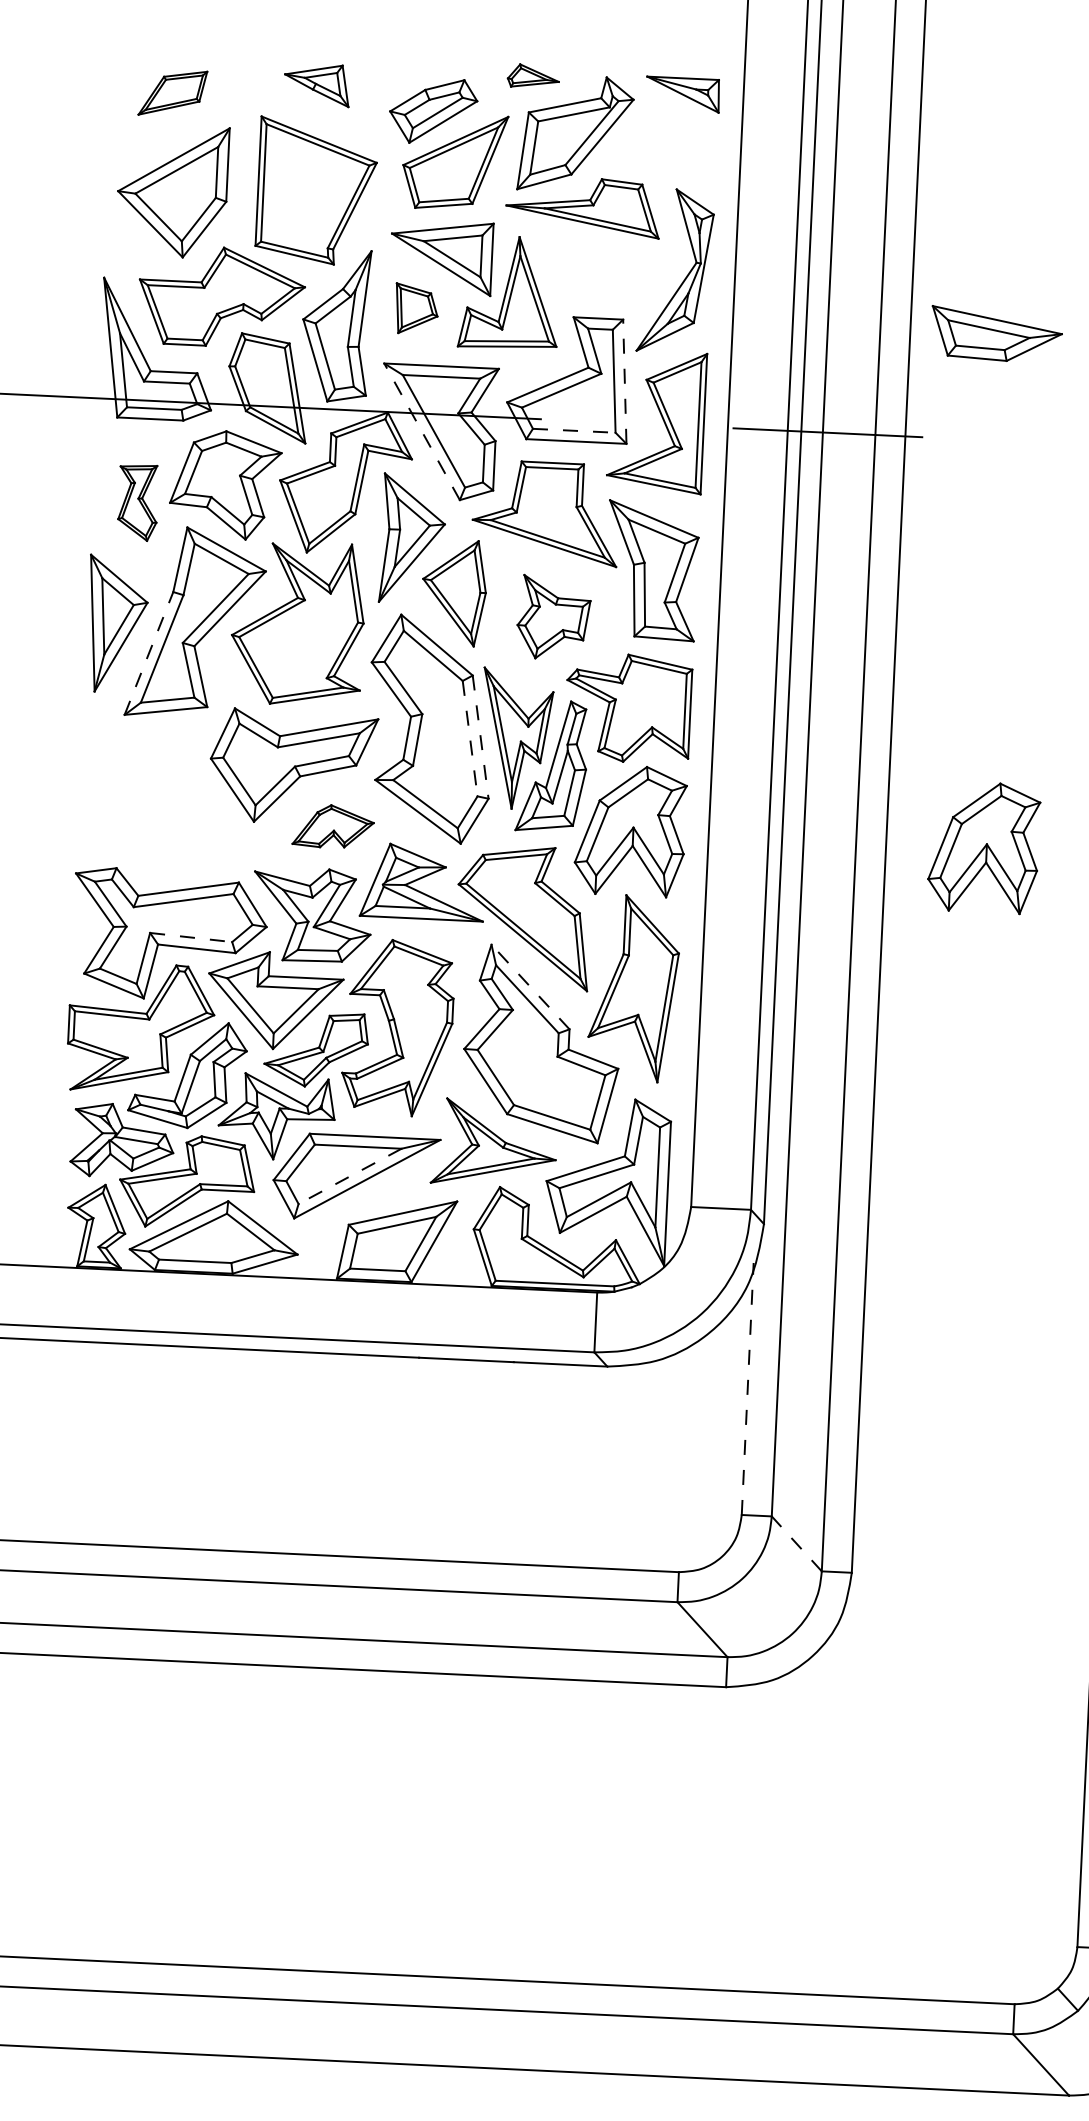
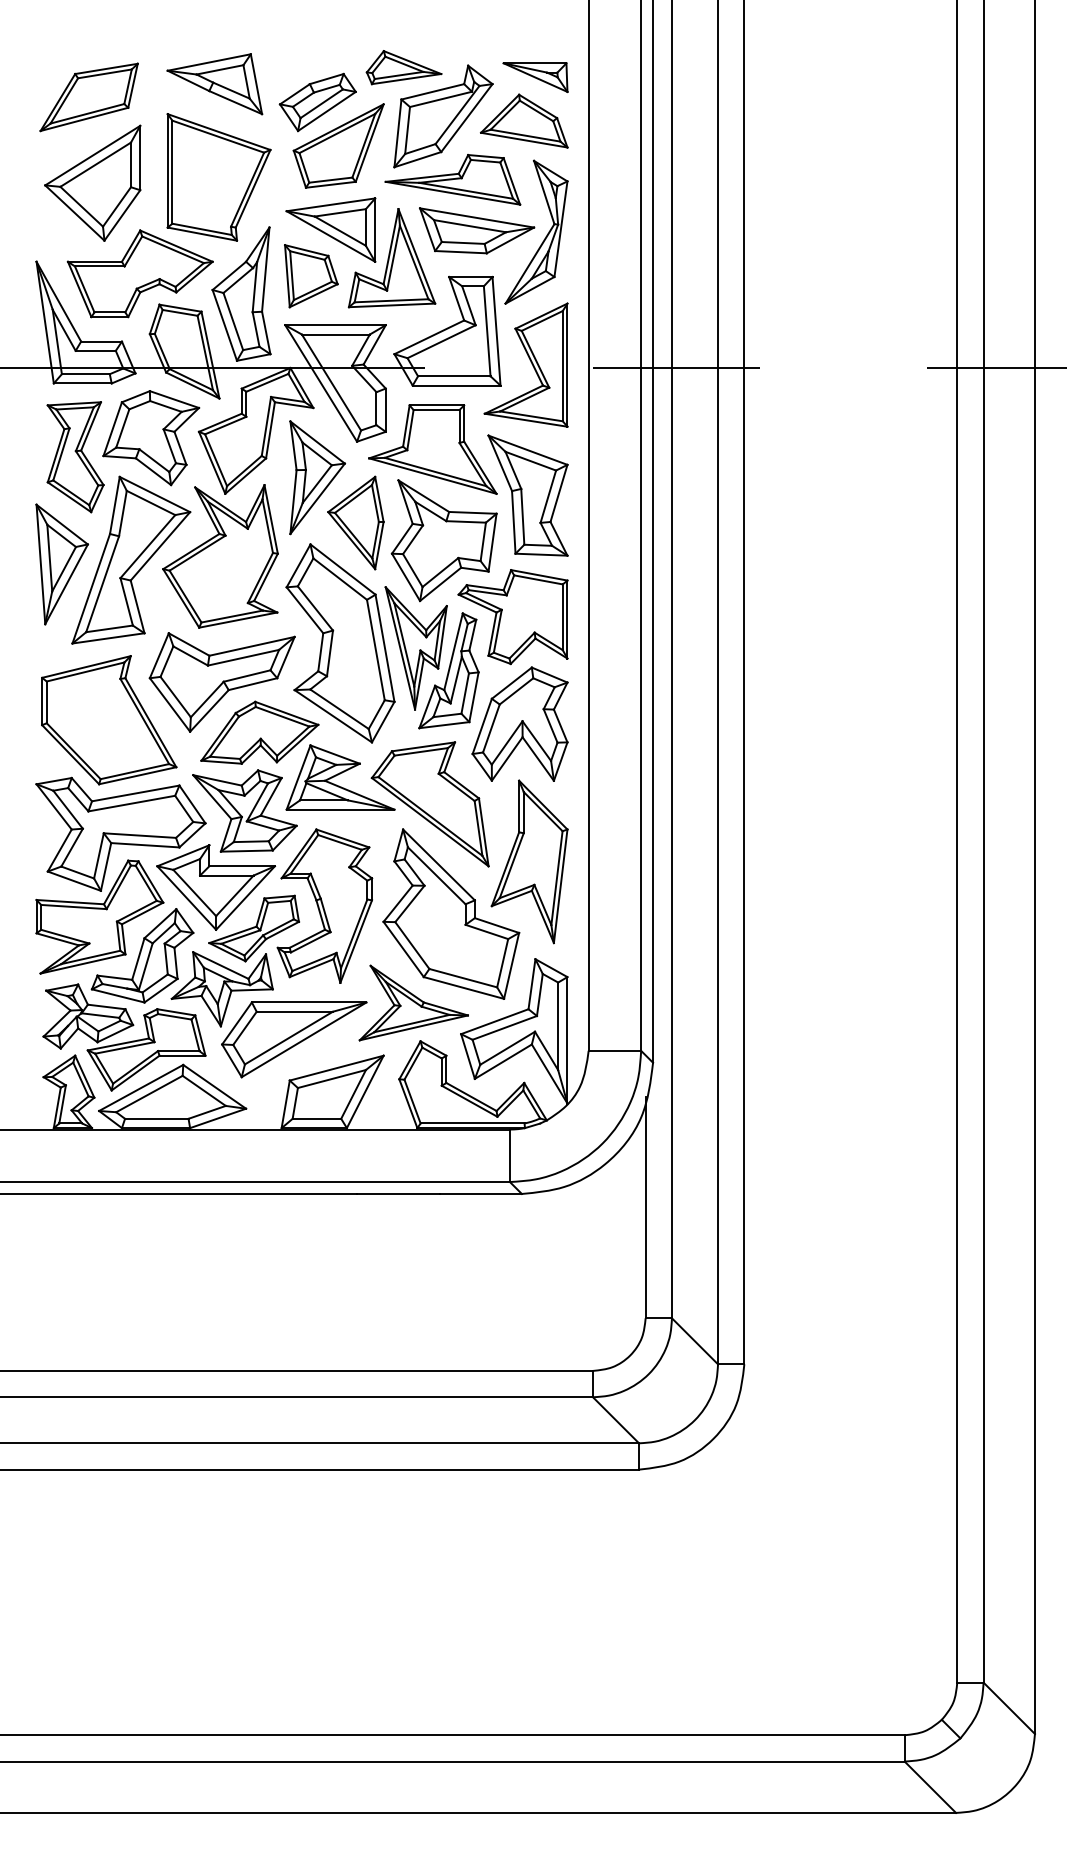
part: (532, 76) -> (403, 67), size x1.67
part: (316, 85) -> (214, 84), size x1.67
part: (172, 93) -> (88, 97), size x1.67
part: (668, 142) -> (524, 120), added
part: (416, 309) -> (311, 276), size x1.43
part: (997, 334) -> (477, 230), moved
line: (624, 380) -> (496, 330), dashed -> solid
line: (421, 431) -> (320, 383), dashed -> solid
line: (574, 431) -> (454, 376), dashed -> solid
part: (138, 503) -> (75, 457), size x1.67
part: (553, 617) -> (443, 540), size x1.67
line: (149, 653) -> (91, 588), dashed -> solid
line: (481, 737) -> (385, 648), dashed -> solid
line: (469, 739) -> (375, 650), dashed -> solid
part: (162, 804) -> (109, 720), added
part: (333, 826) -> (259, 732), size x1.67
part: (983, 846) -> (829, 723), removed
line: (191, 937) -> (140, 835), dashed -> solid
line: (530, 986) -> (438, 864), dashed -> solid
line: (349, 1176) -> (288, 1038), dashed -> solid
line: (747, 1388) -> (645, 1207), dashed -> solid
line: (797, 1544) -> (695, 1341), dashed -> solid

